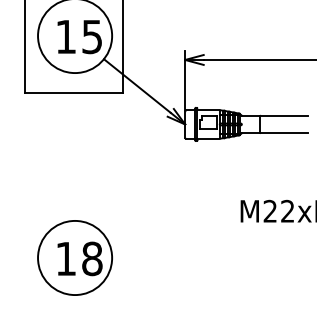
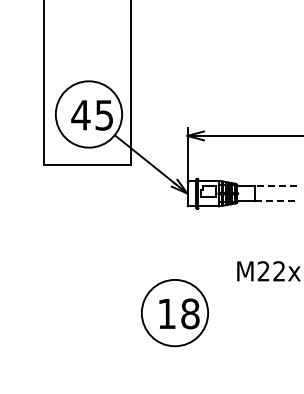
text: (65, 37) -> (80, 115), 15 -> 45
line: (283, 116) -> (275, 186), solid -> dashed
line: (284, 133) -> (276, 201), solid -> dashed
part: (74, 258) -> (174, 313), moved

